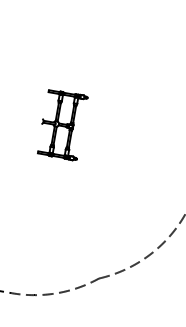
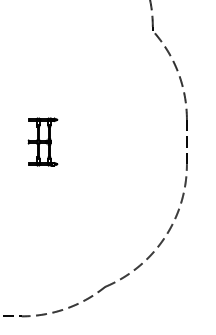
part: (62, 124) -> (42, 141), size x0.71

